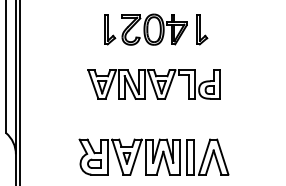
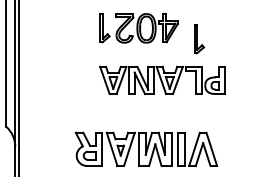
part: (202, 29) -> (199, 39), moved
part: (154, 84) -> (162, 80), moved

